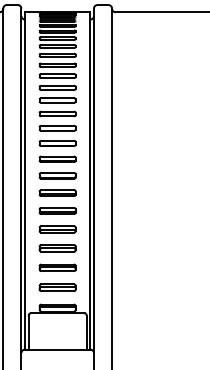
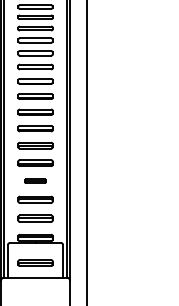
part: (57, 248) -> (35, 181), size x0.6
part: (57, 334) -> (35, 263), added

